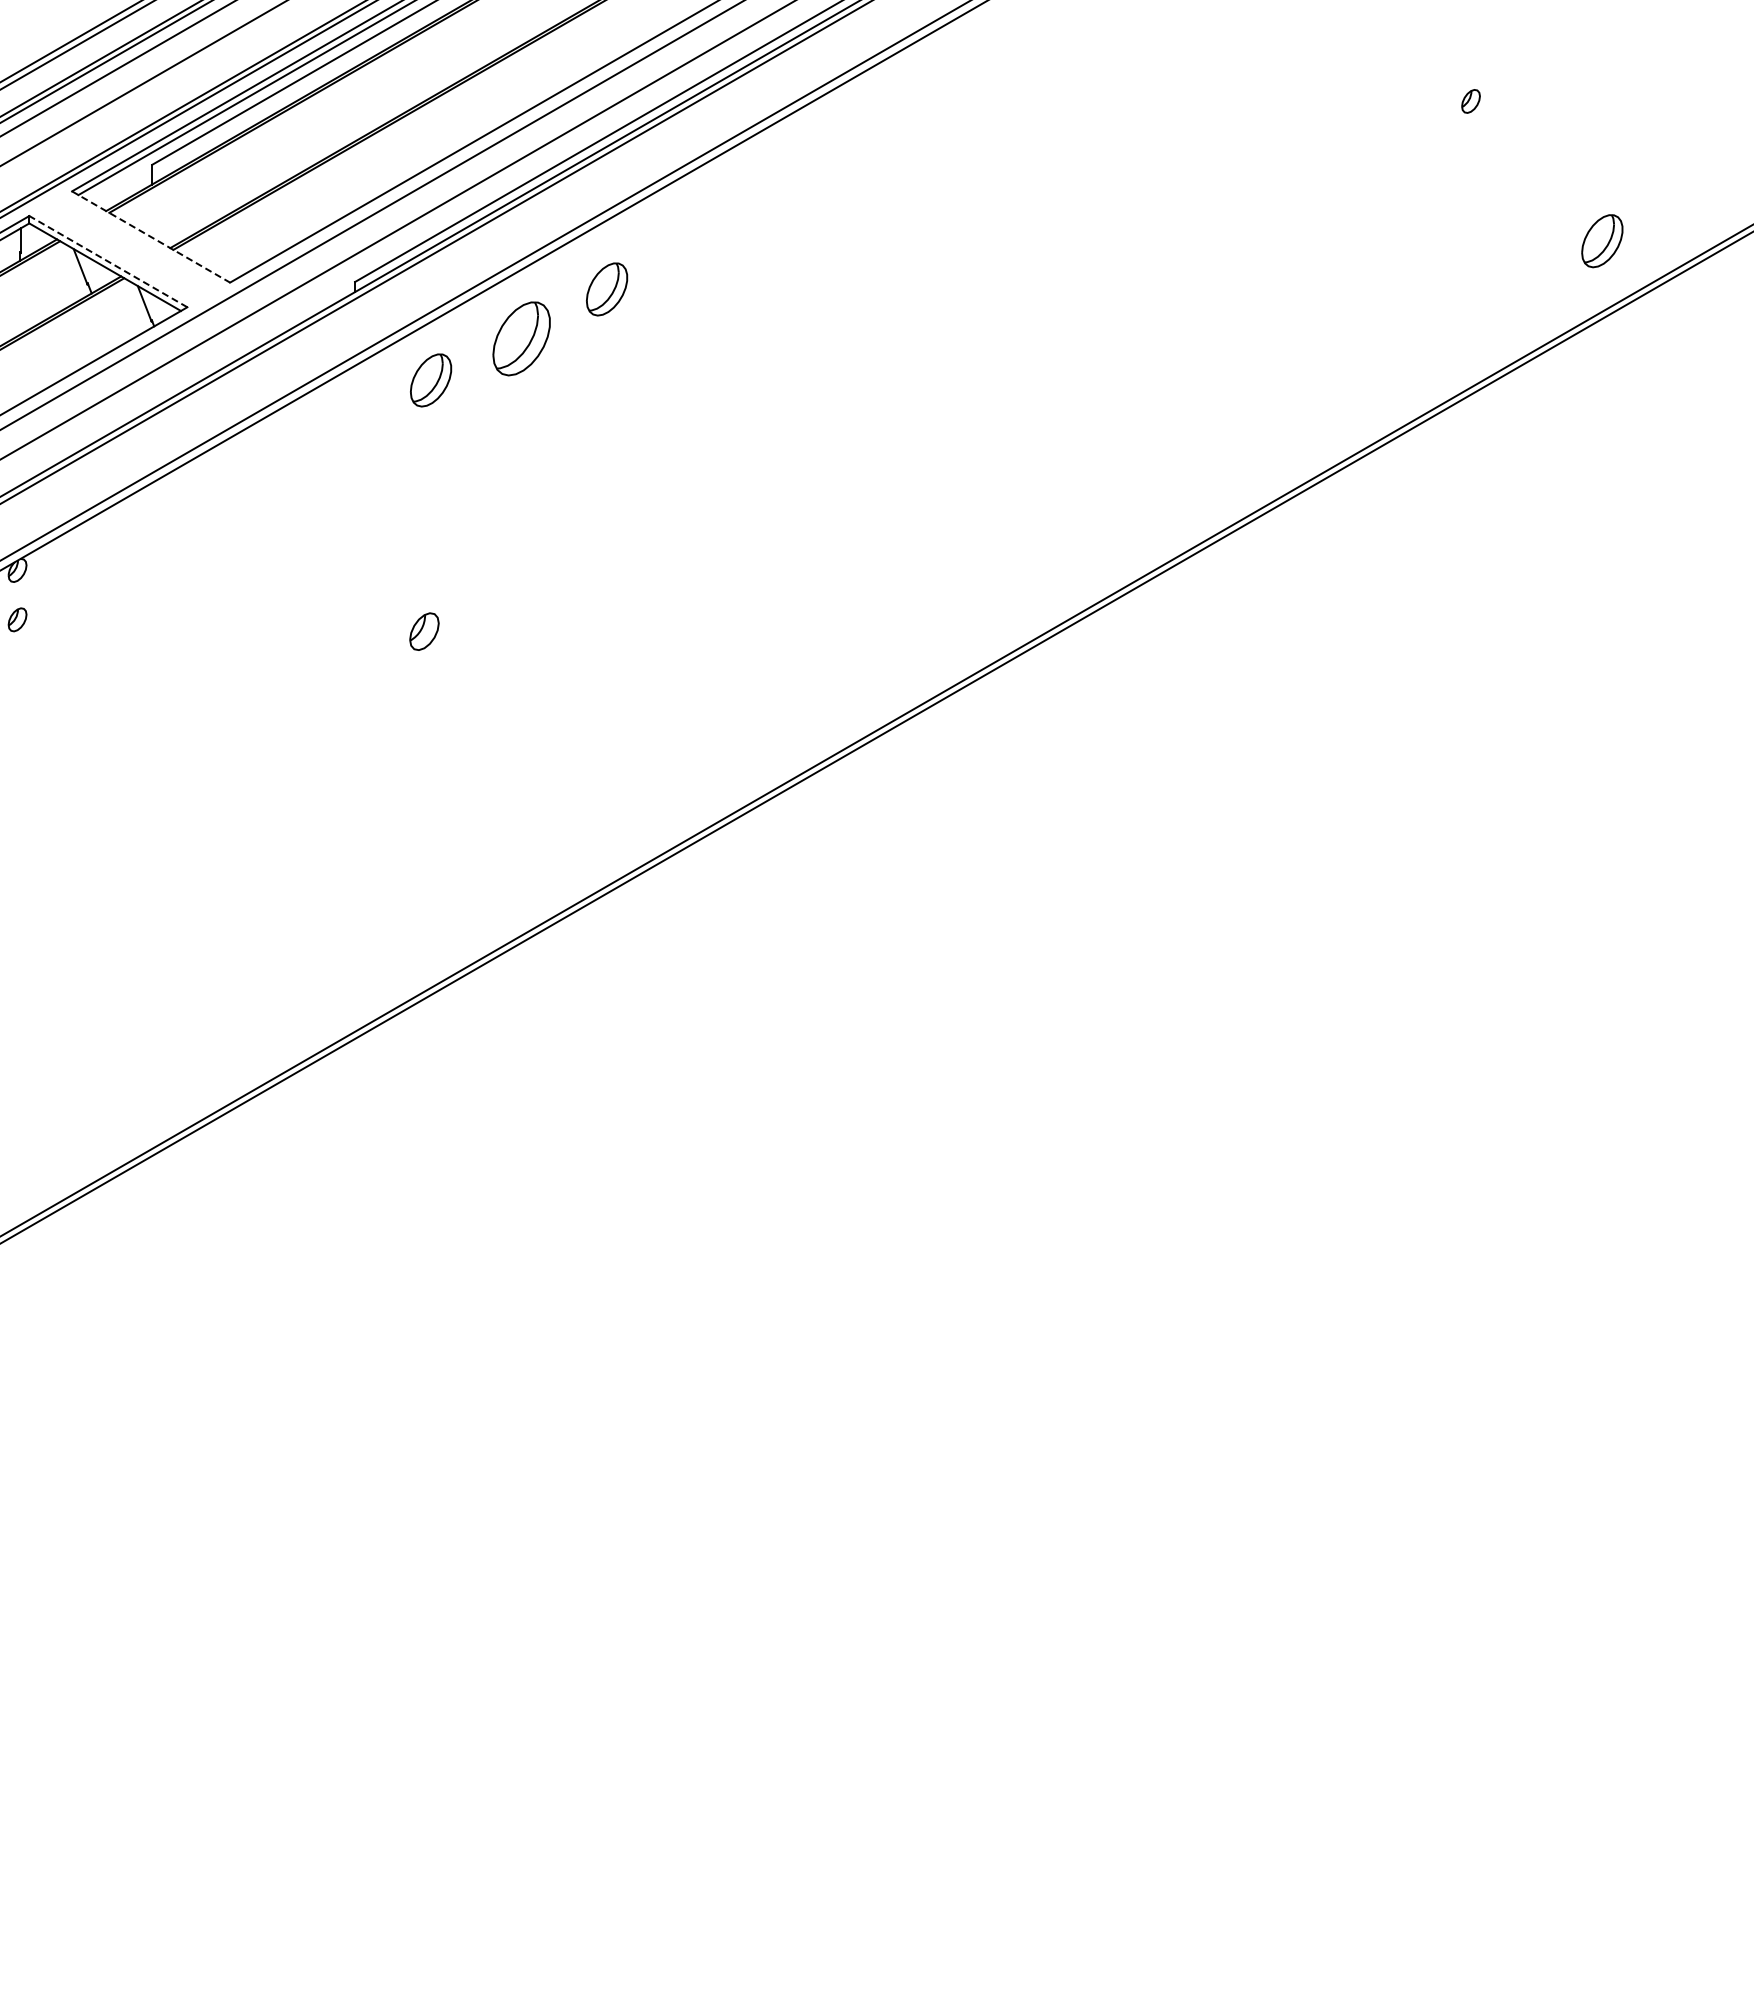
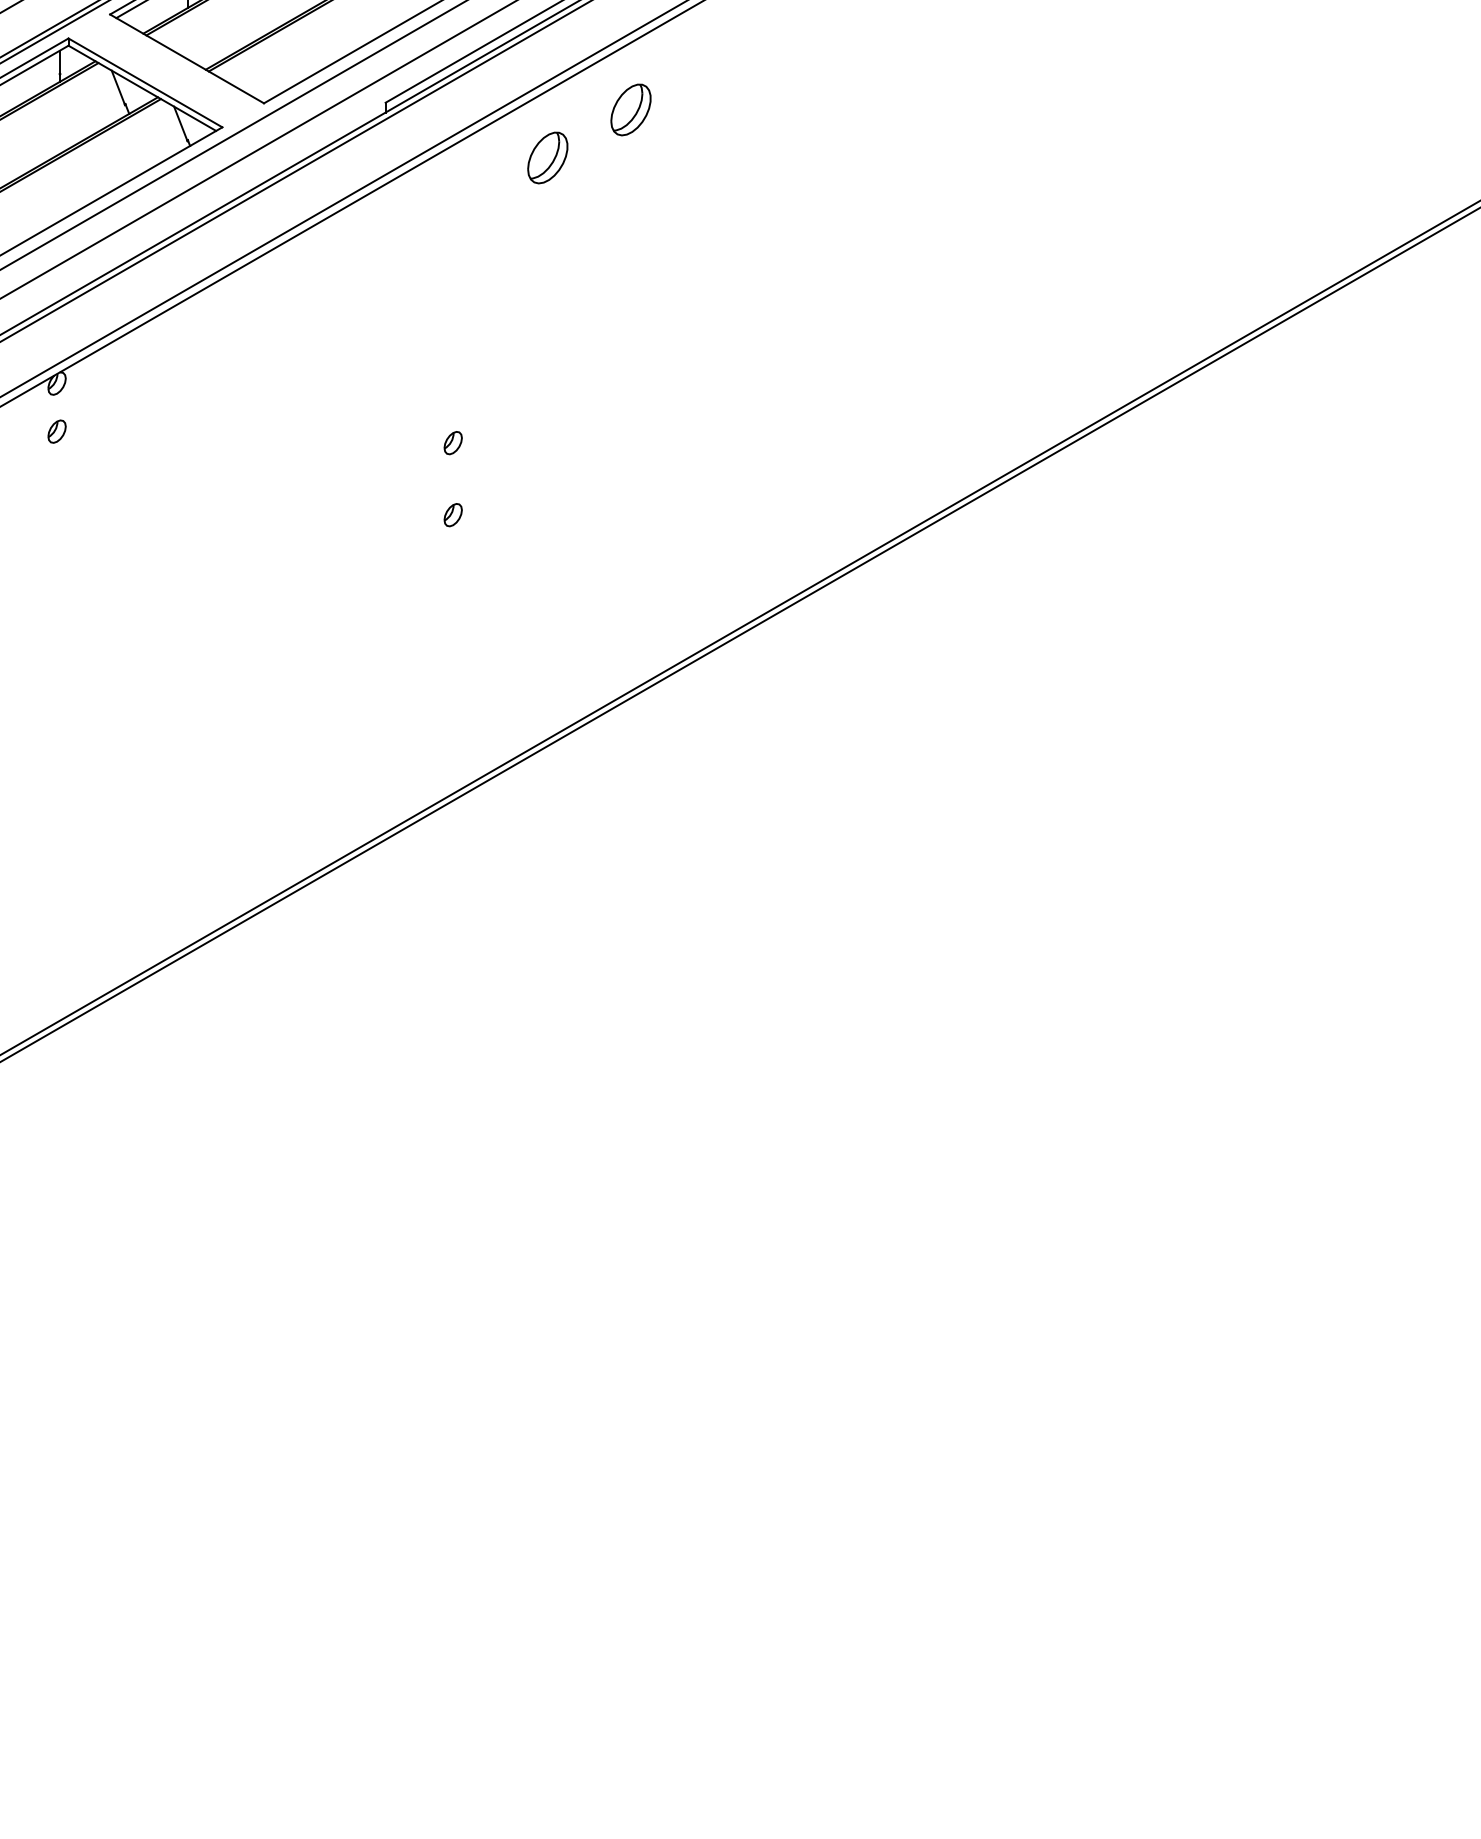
line: (151, 237) -> (187, 59), dashed -> solid
line: (107, 261) -> (144, 82), dashed -> solid
part: (521, 338) -> (547, 157), size x0.71
part: (431, 380) -> (460, 198), removed
part: (424, 631) -> (453, 443), size x0.62
part: (424, 705) -> (453, 515), added

